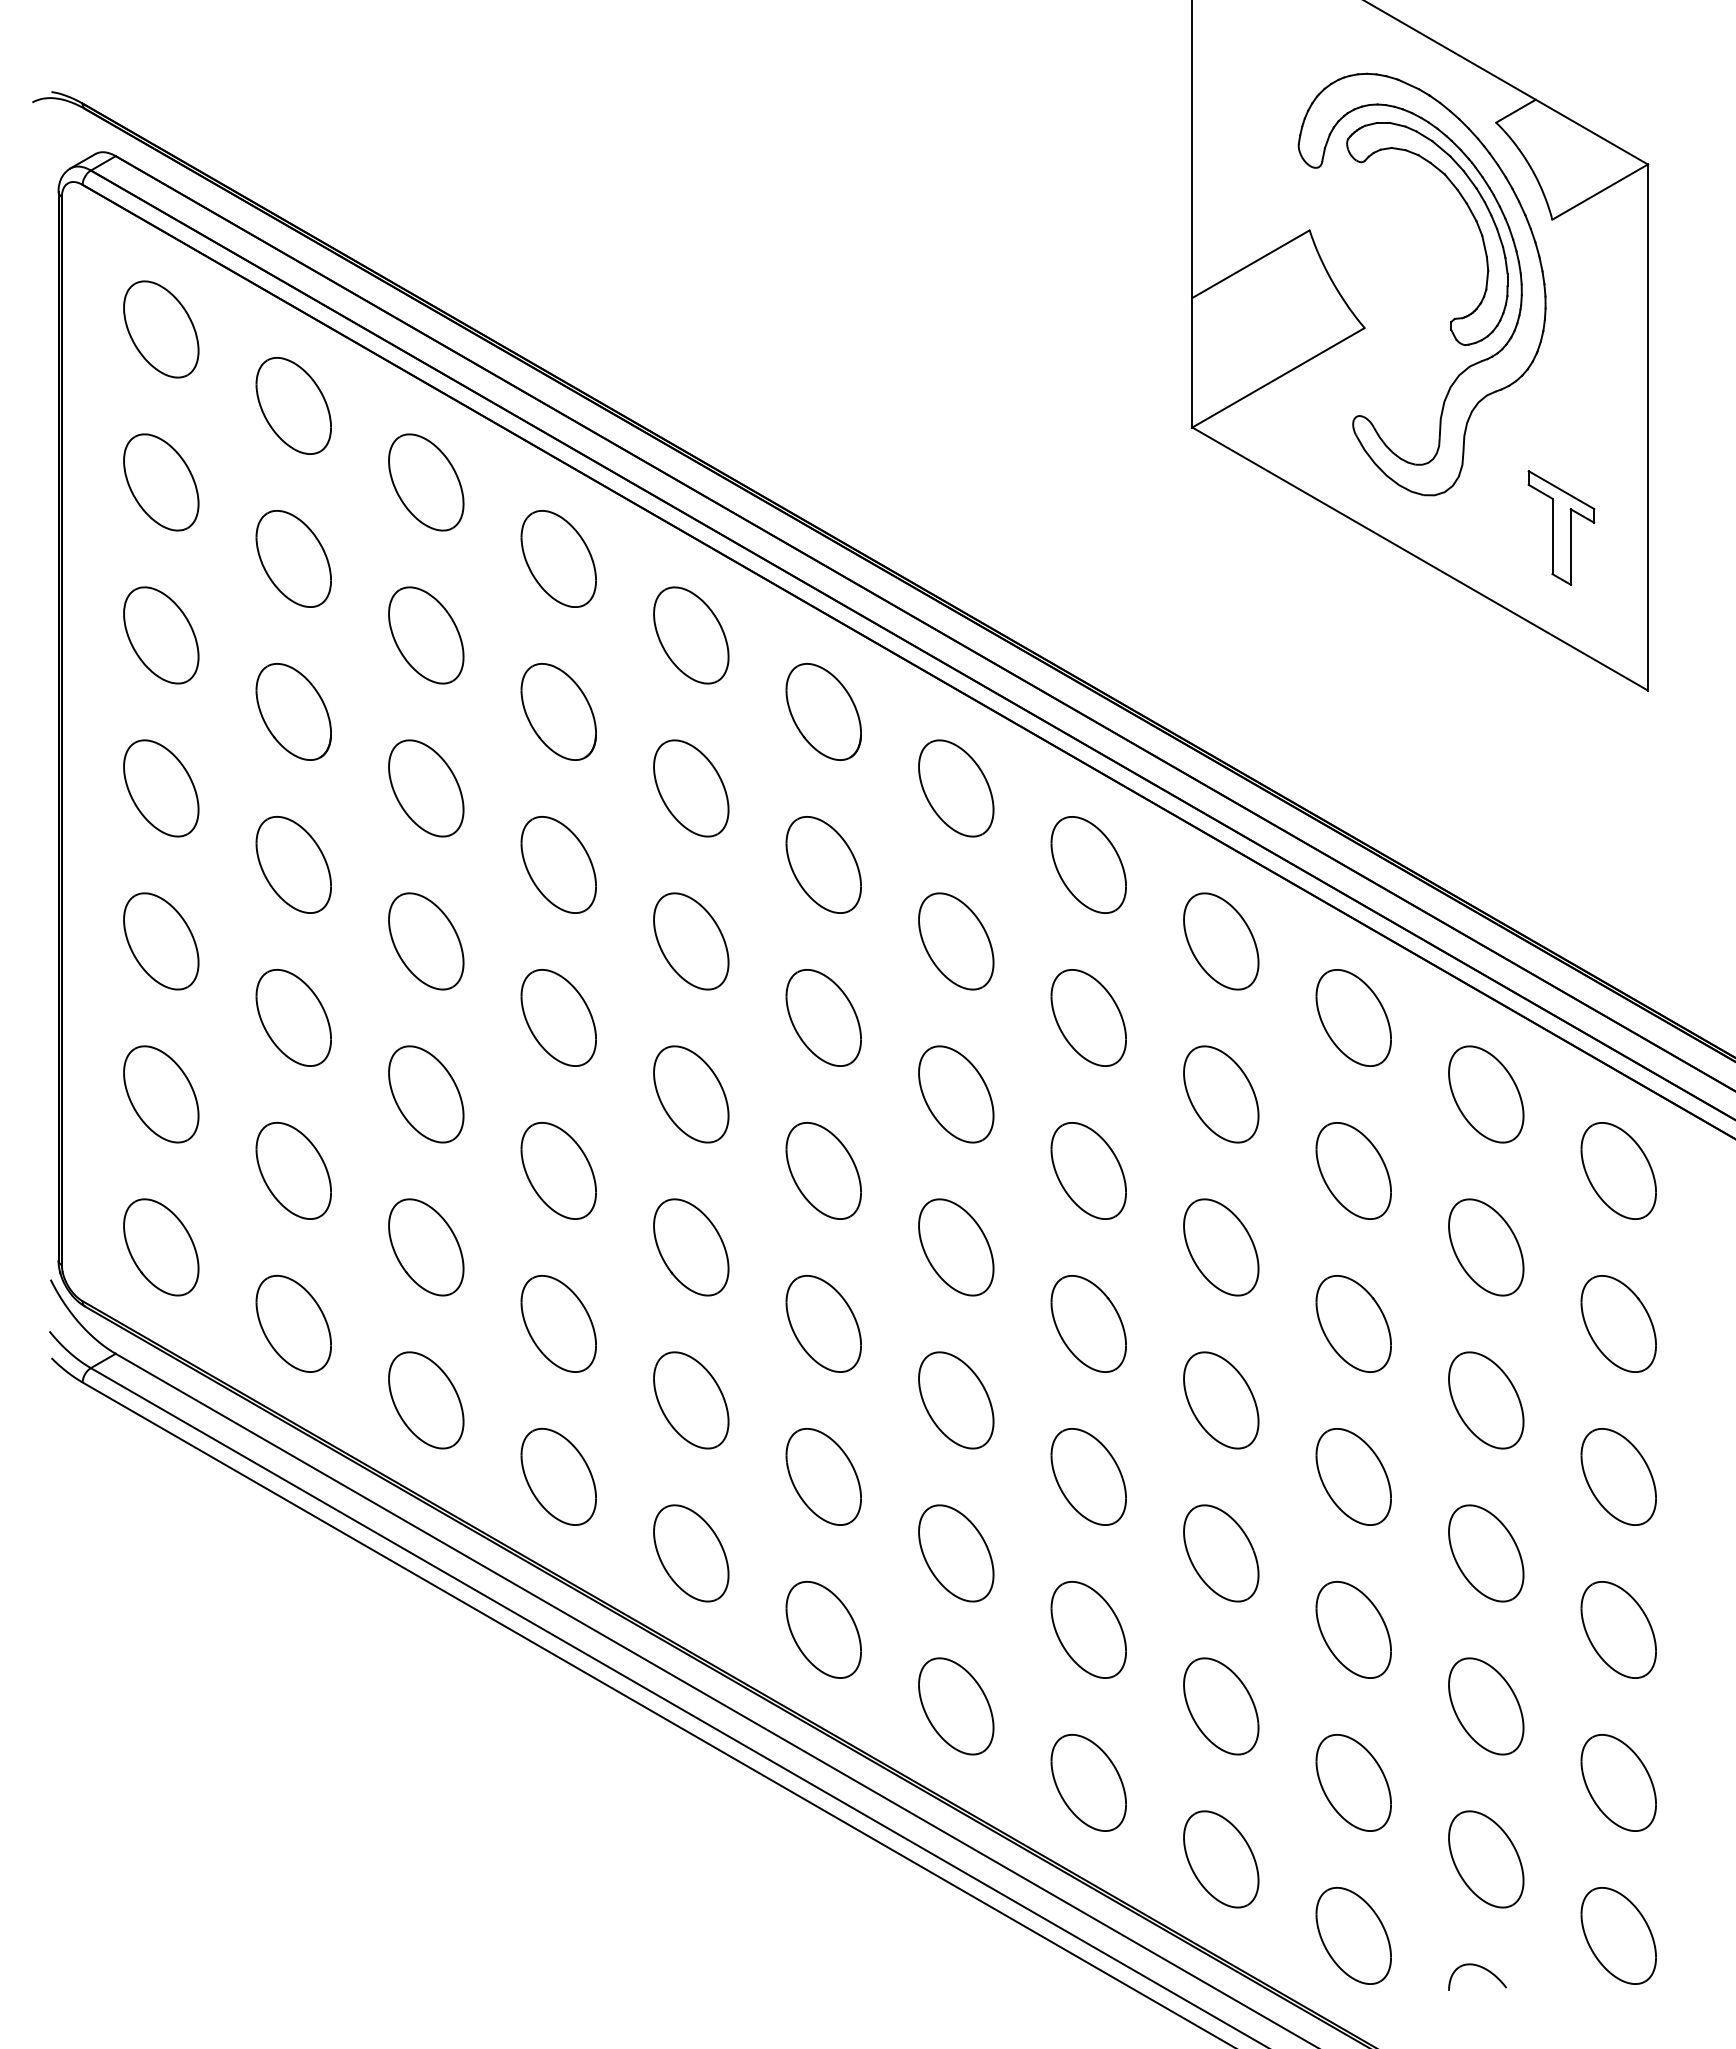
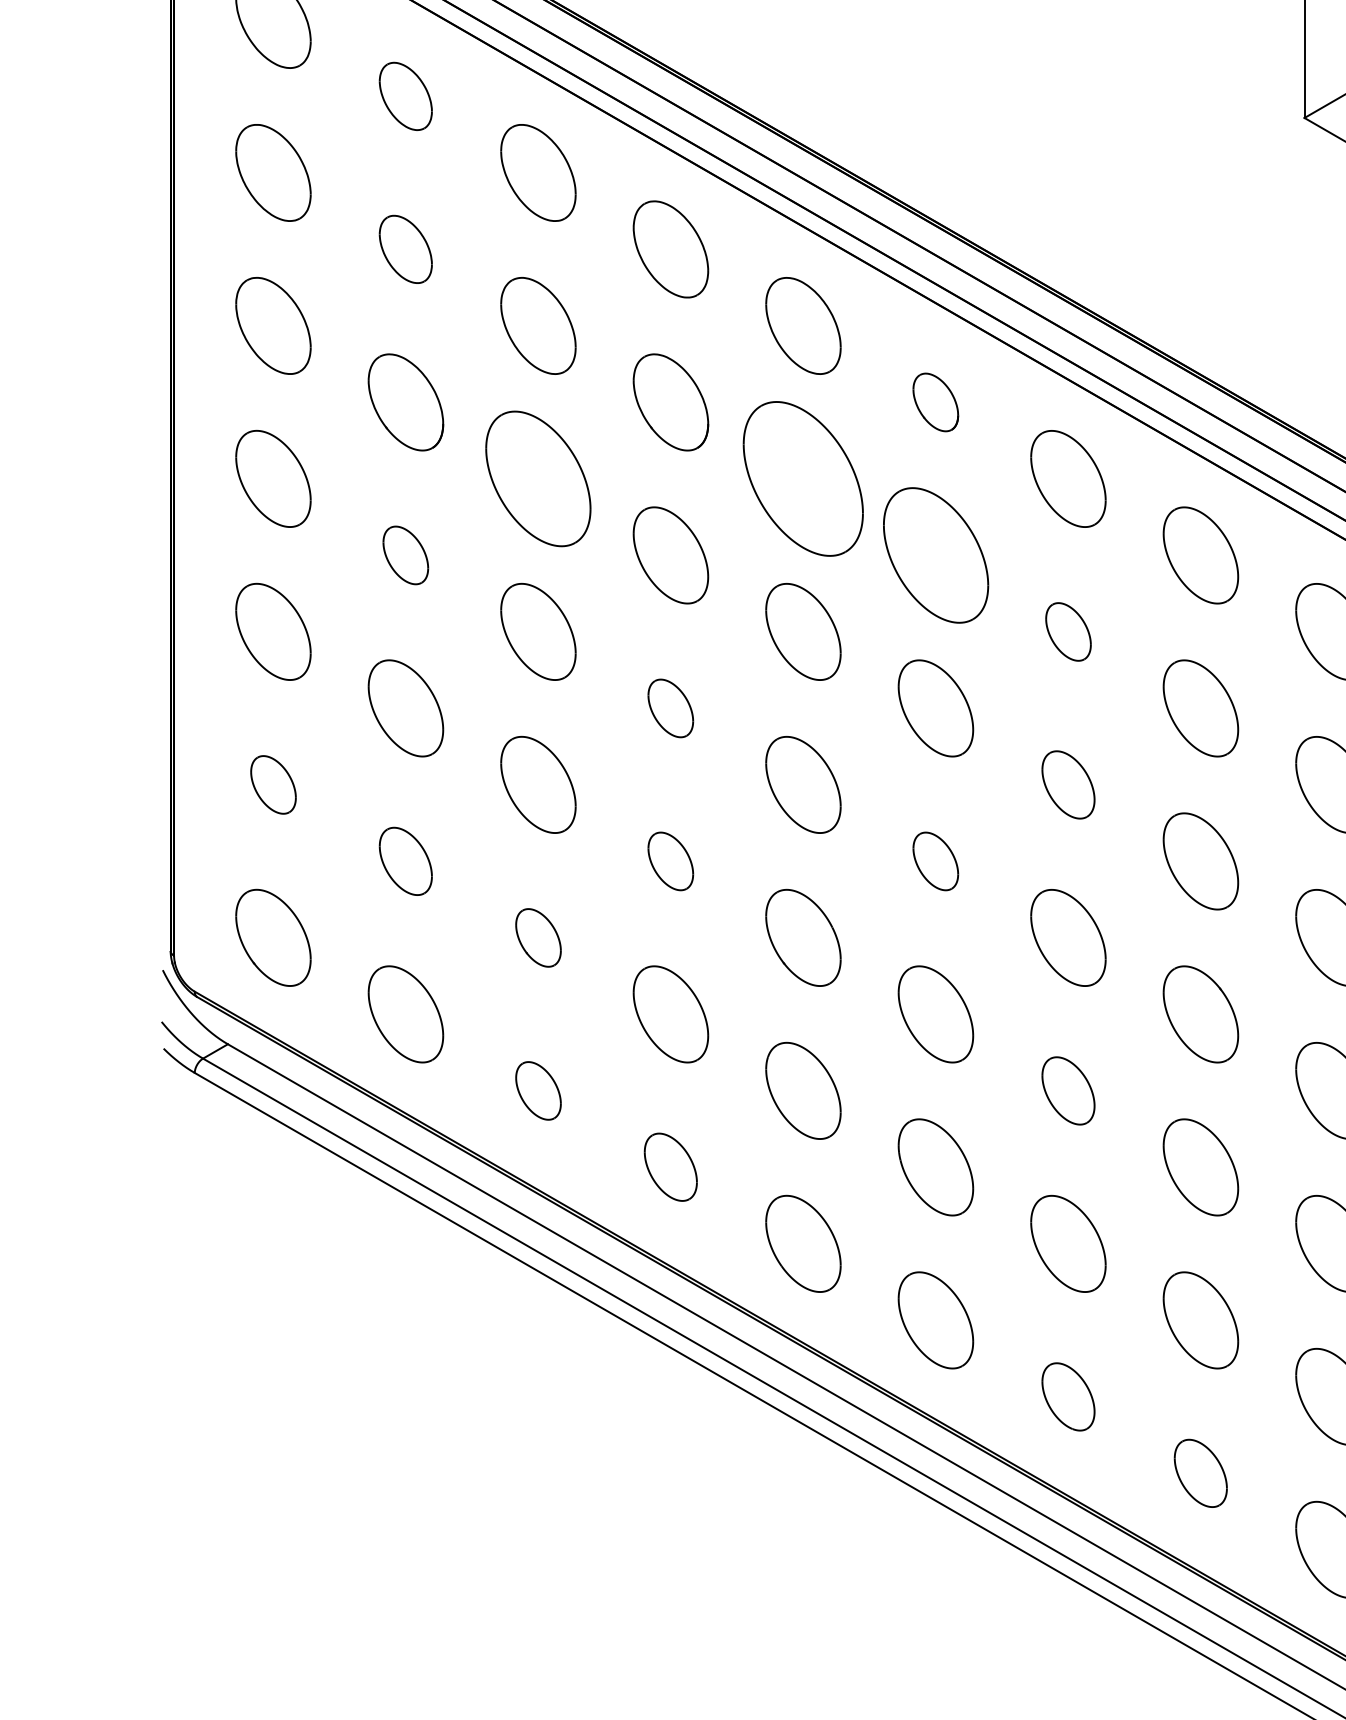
part: (293, 405) -> (405, 95), size x0.7
part: (293, 558) -> (405, 248), size x0.7
part: (823, 711) -> (935, 401), size x0.6
part: (426, 788) -> (538, 478), size x1.4
part: (691, 788) -> (803, 478), size x1.6
part: (293, 864) -> (405, 554), size x0.6
part: (823, 864) -> (935, 554), size x1.4
part: (956, 941) -> (1068, 631), size x0.6
part: (558, 1017) -> (670, 707), size x0.6
part: (161, 1094) -> (273, 784), size x0.6
part: (956, 1094) -> (1068, 784), size x0.7
part: (293, 1170) -> (405, 860), size x0.7
part: (558, 1170) -> (670, 860), size x0.6
part: (823, 1170) -> (935, 860), size x0.6
part: (426, 1247) -> (538, 937), size x0.6
part: (426, 1400) -> (538, 1090), size x0.6
part: (956, 1400) -> (1068, 1090), size x0.7
part: (558, 1476) -> (670, 1166), size x0.7
part: (956, 1706) -> (1068, 1396), size x0.7
part: (1088, 1782) -> (1200, 1472), size x0.7

